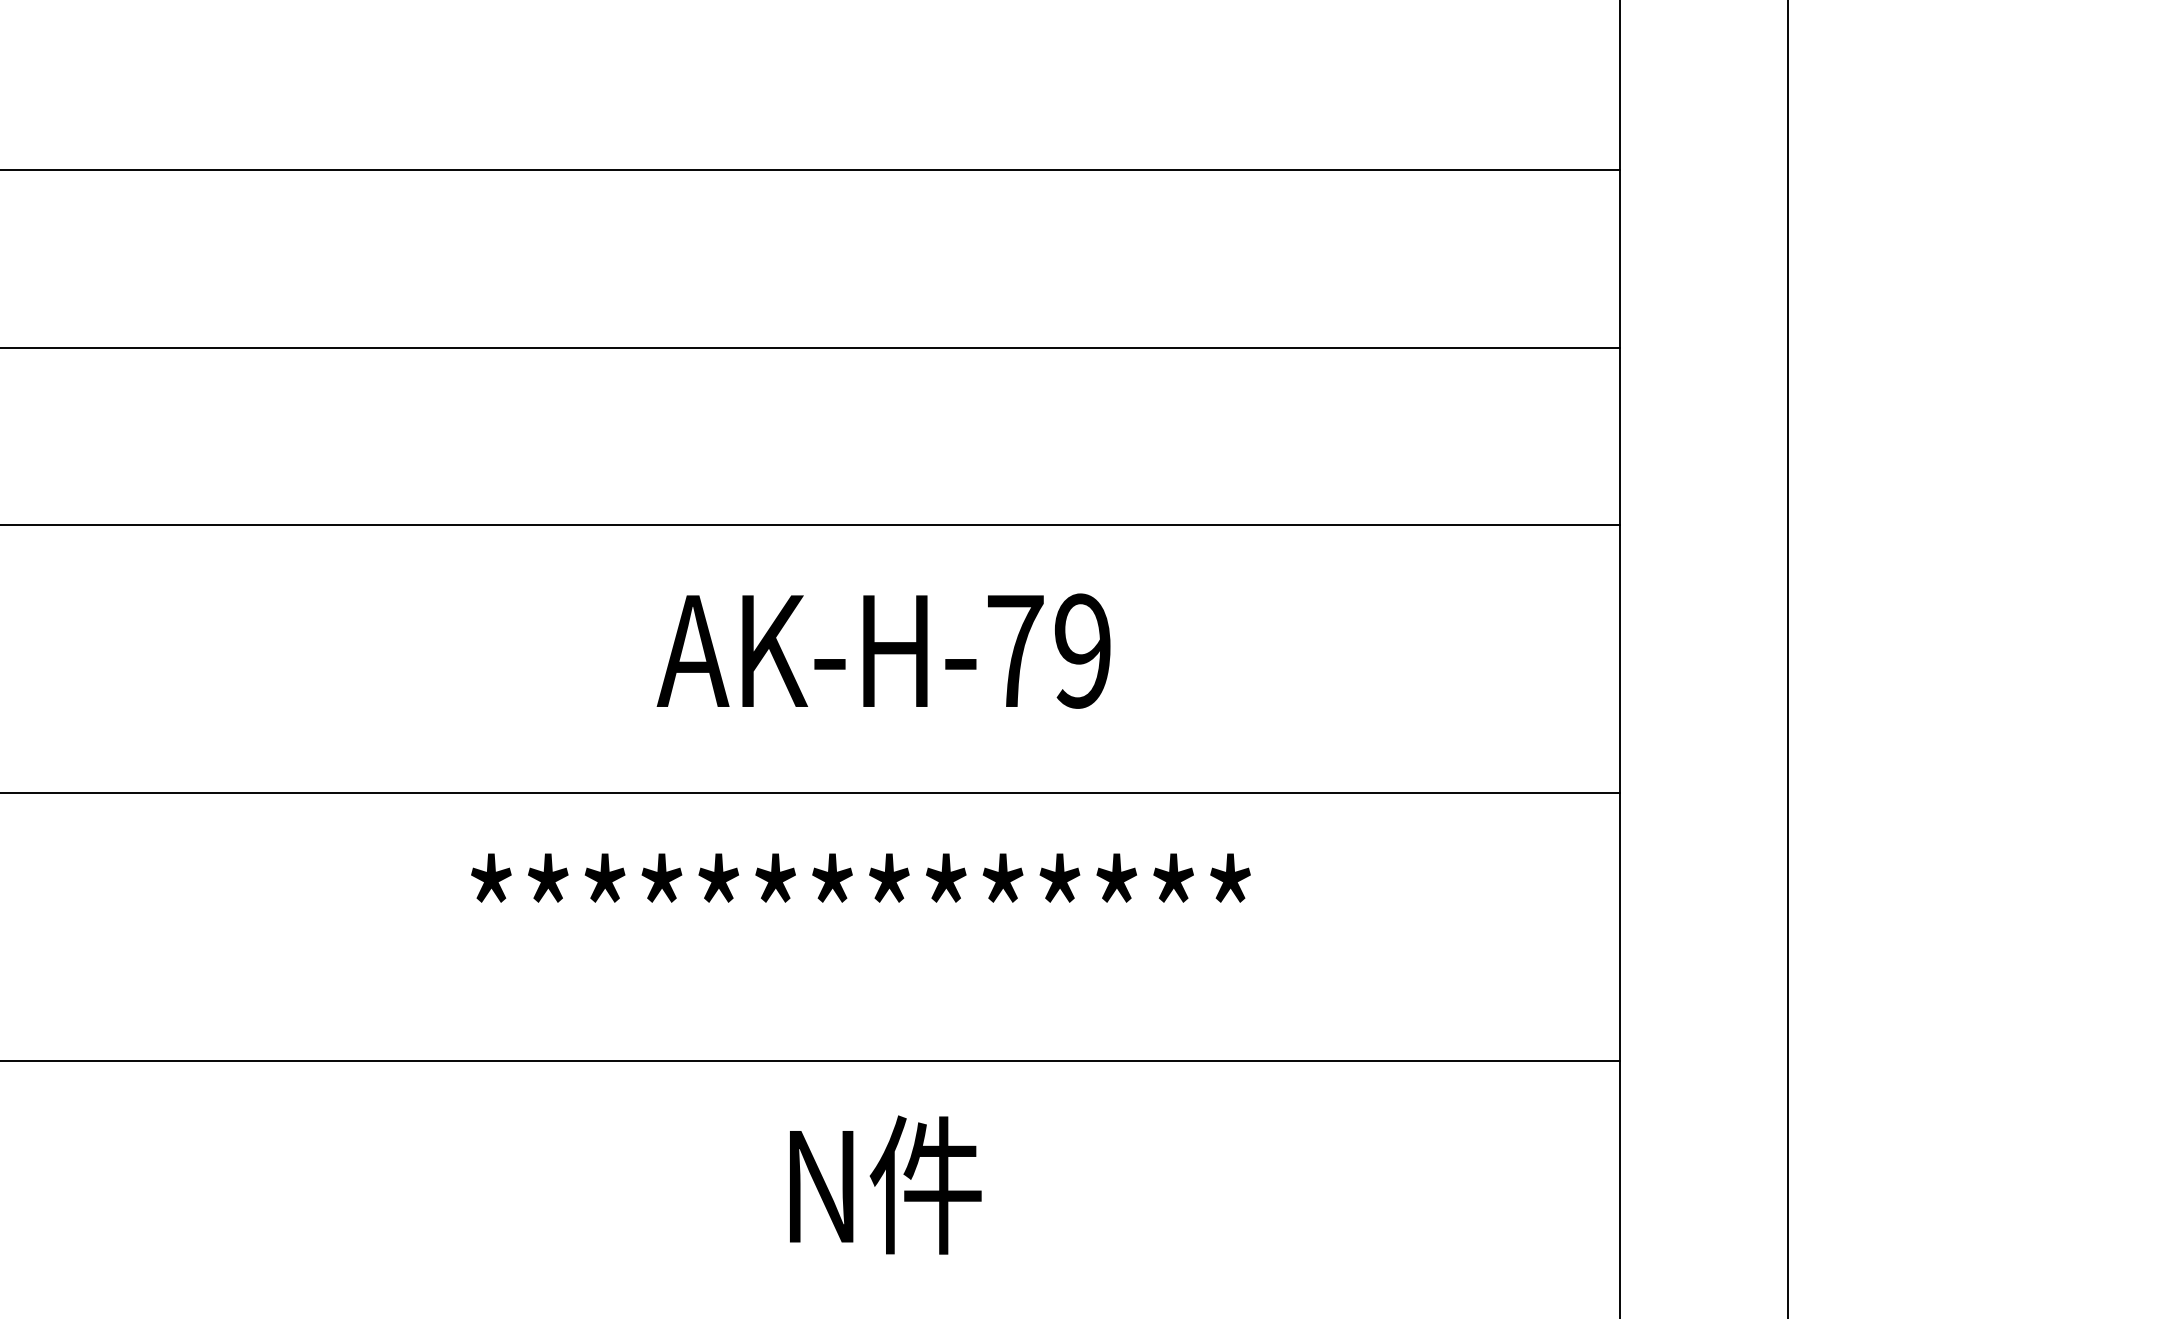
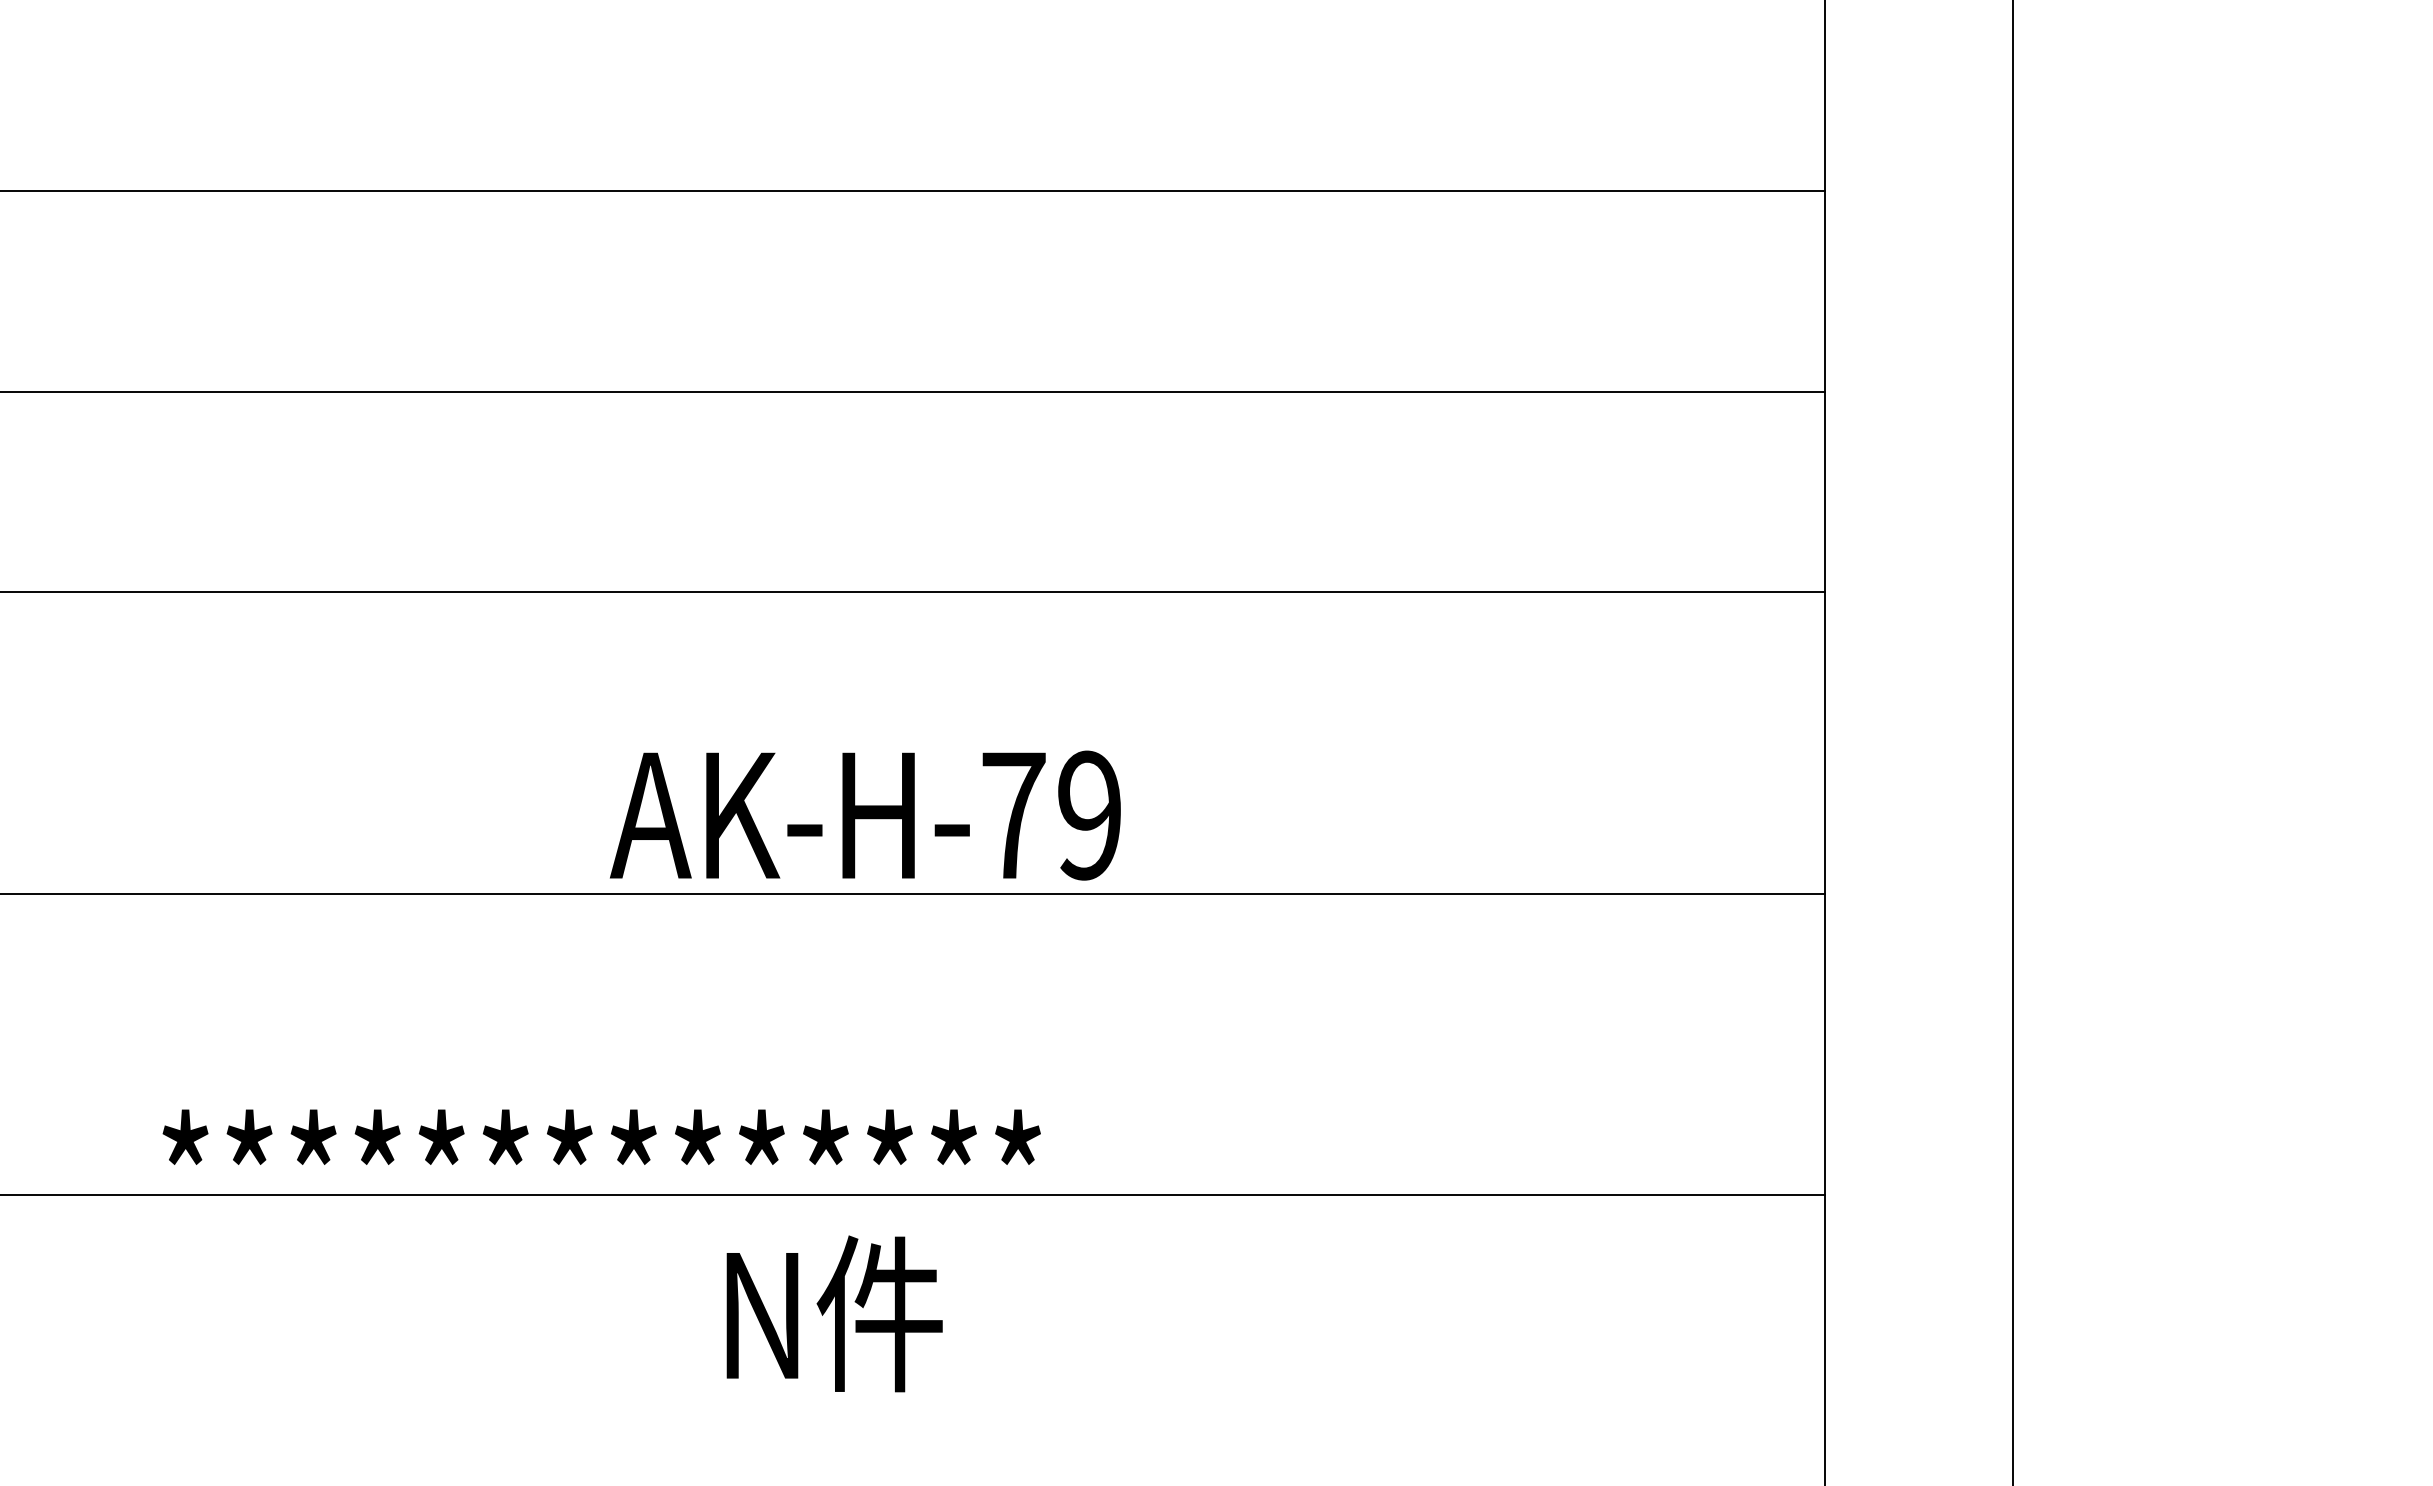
text: (883, 651) -> (865, 815), moved
text: (860, 877) -> (601, 1136), moved
text: (885, 1184) -> (834, 1313), moved

